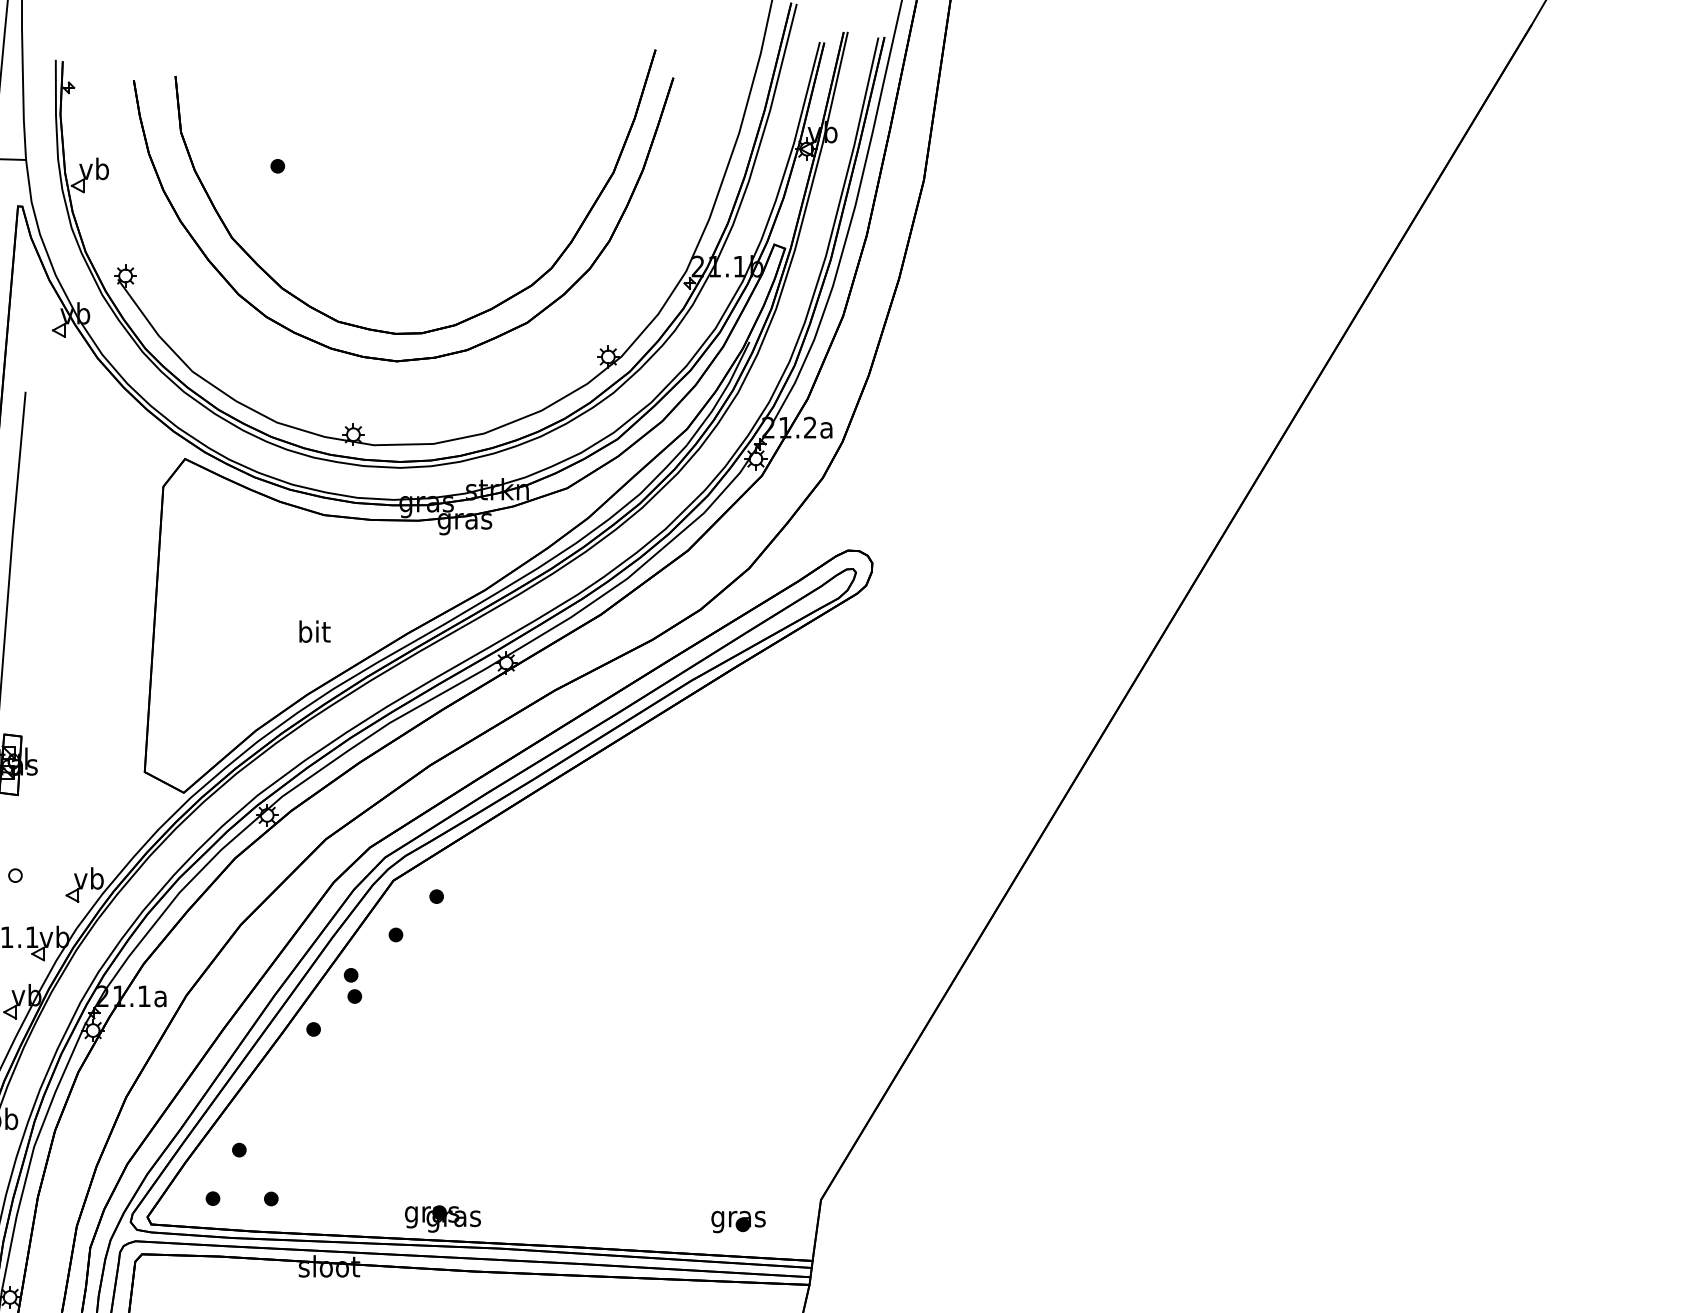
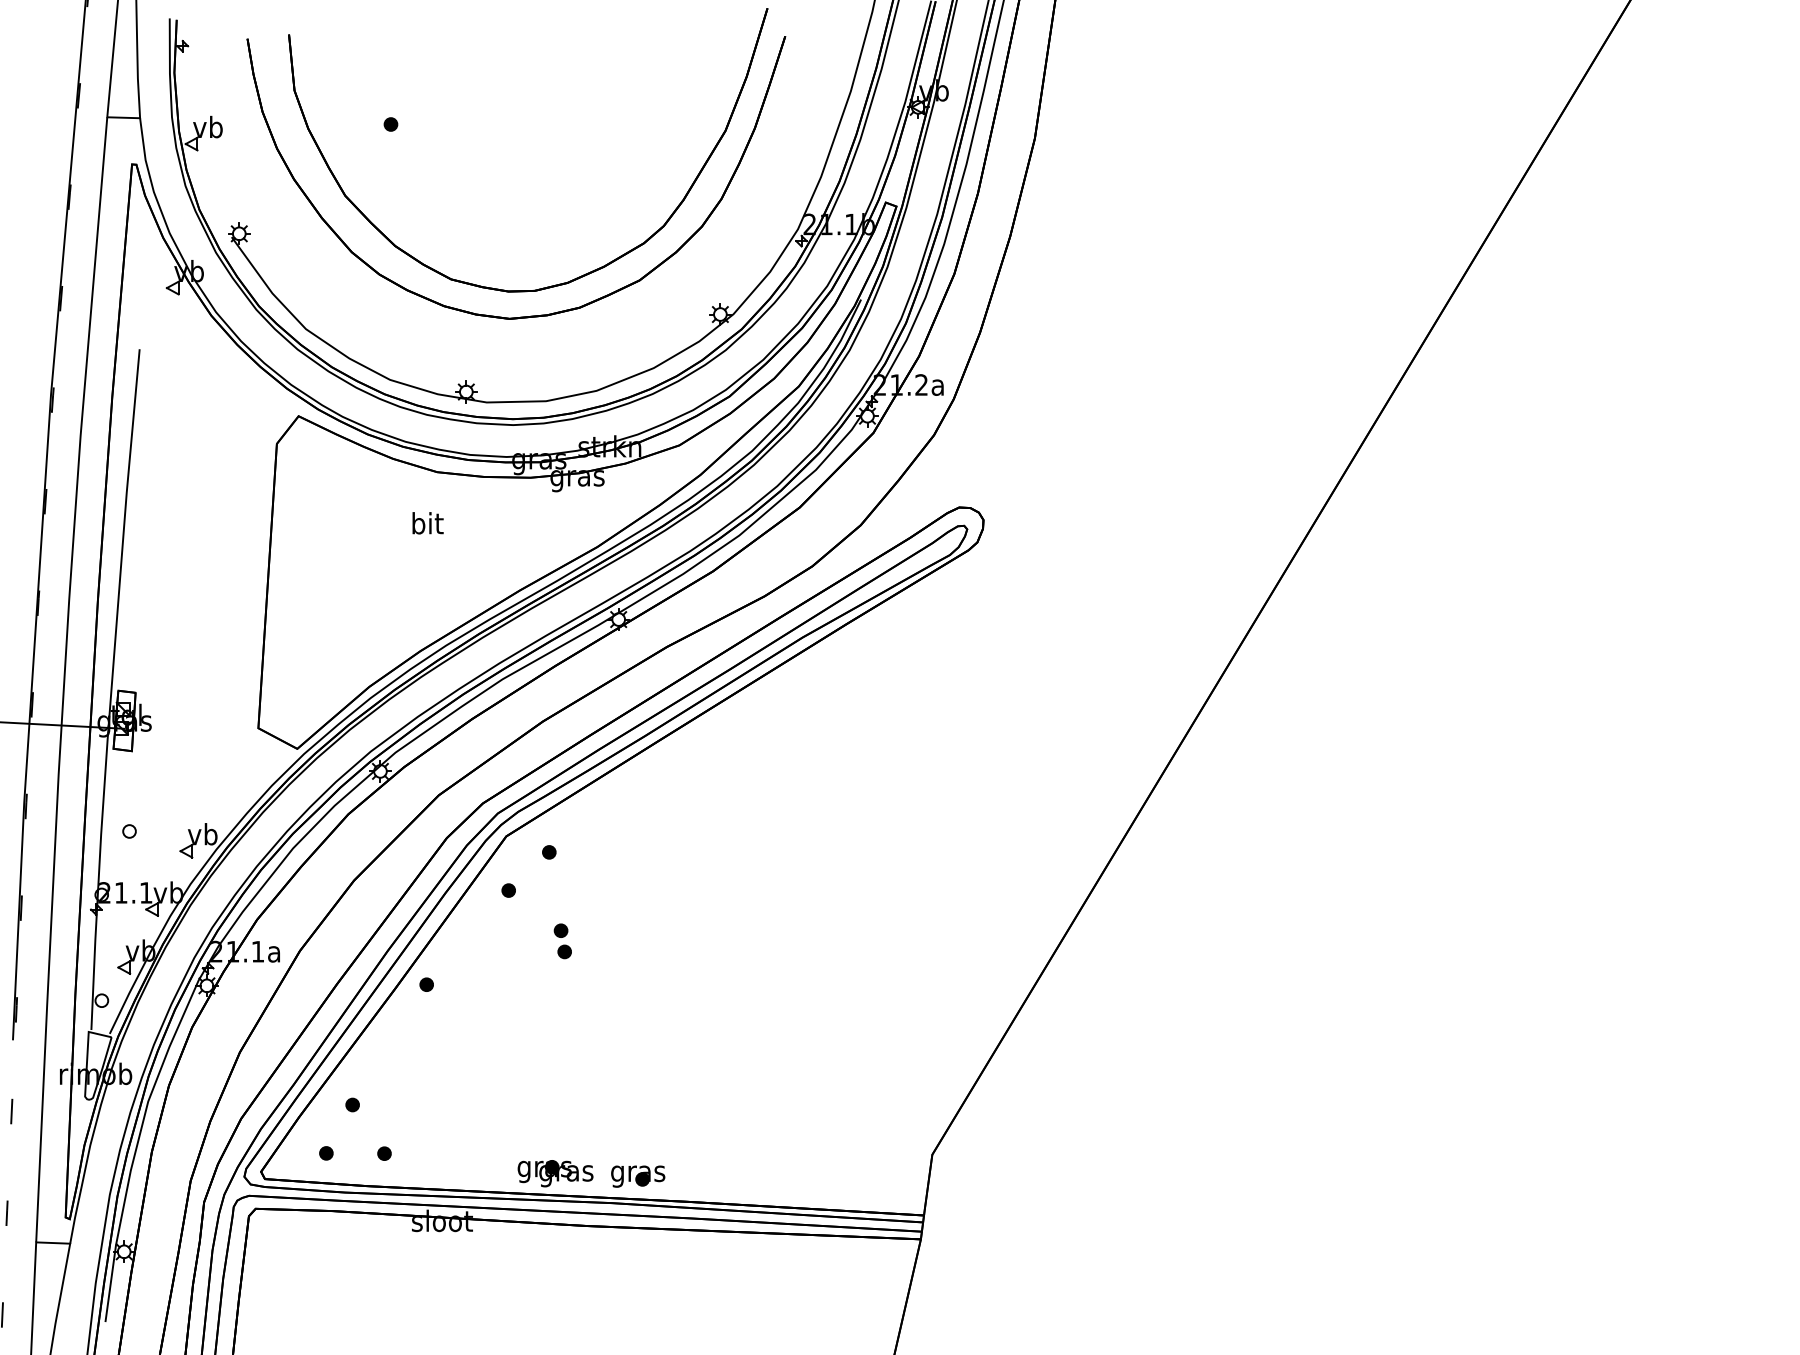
text: (314, 631) -> (427, 523), moved
part: (352, 986) -> (562, 941), moved
part: (738, 1221) -> (638, 1176), moved

